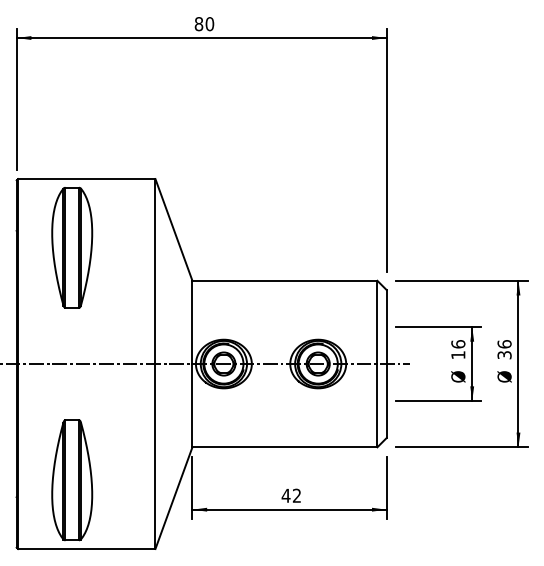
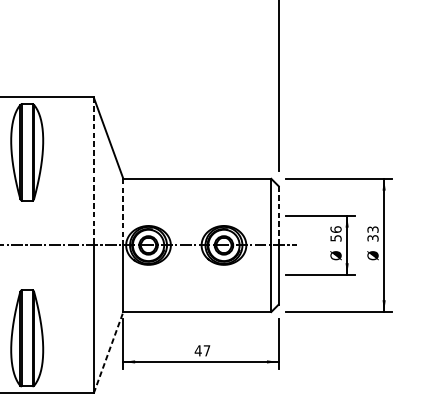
line: (155, 272) -> (93, 172), solid -> dashed
line: (192, 322) -> (123, 212), solid -> dashed
line: (386, 327) -> (278, 216), solid -> dashed
text: (504, 344) -> (372, 229), 36 -> 33
text: (458, 355) -> (336, 238), 16 -> 56
text: (296, 495) -> (206, 350), 42 -> 47
line: (174, 497) -> (109, 352), solid -> dashed

